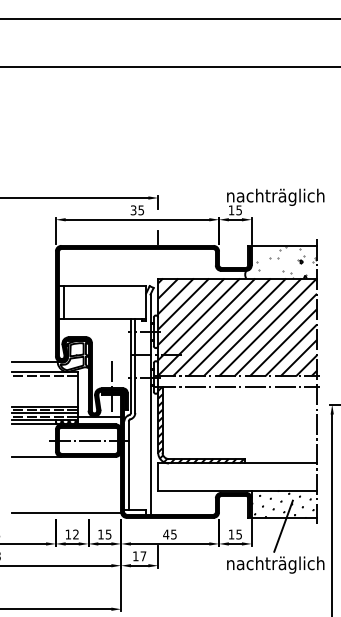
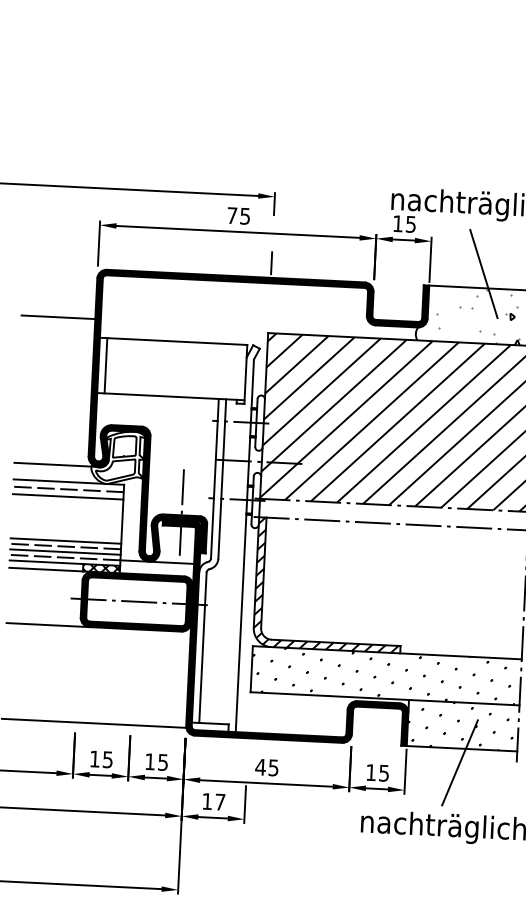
text: (133, 210) -> (232, 215), 35 -> 75
line: (283, 237) -> (483, 274), added
line: (33, 275) -> (57, 317), added
line: (44, 380) -> (67, 496), added
hatch: (236, 476) -> (384, 674), added
text: (75, 534) -> (107, 759), 12 -> 15

